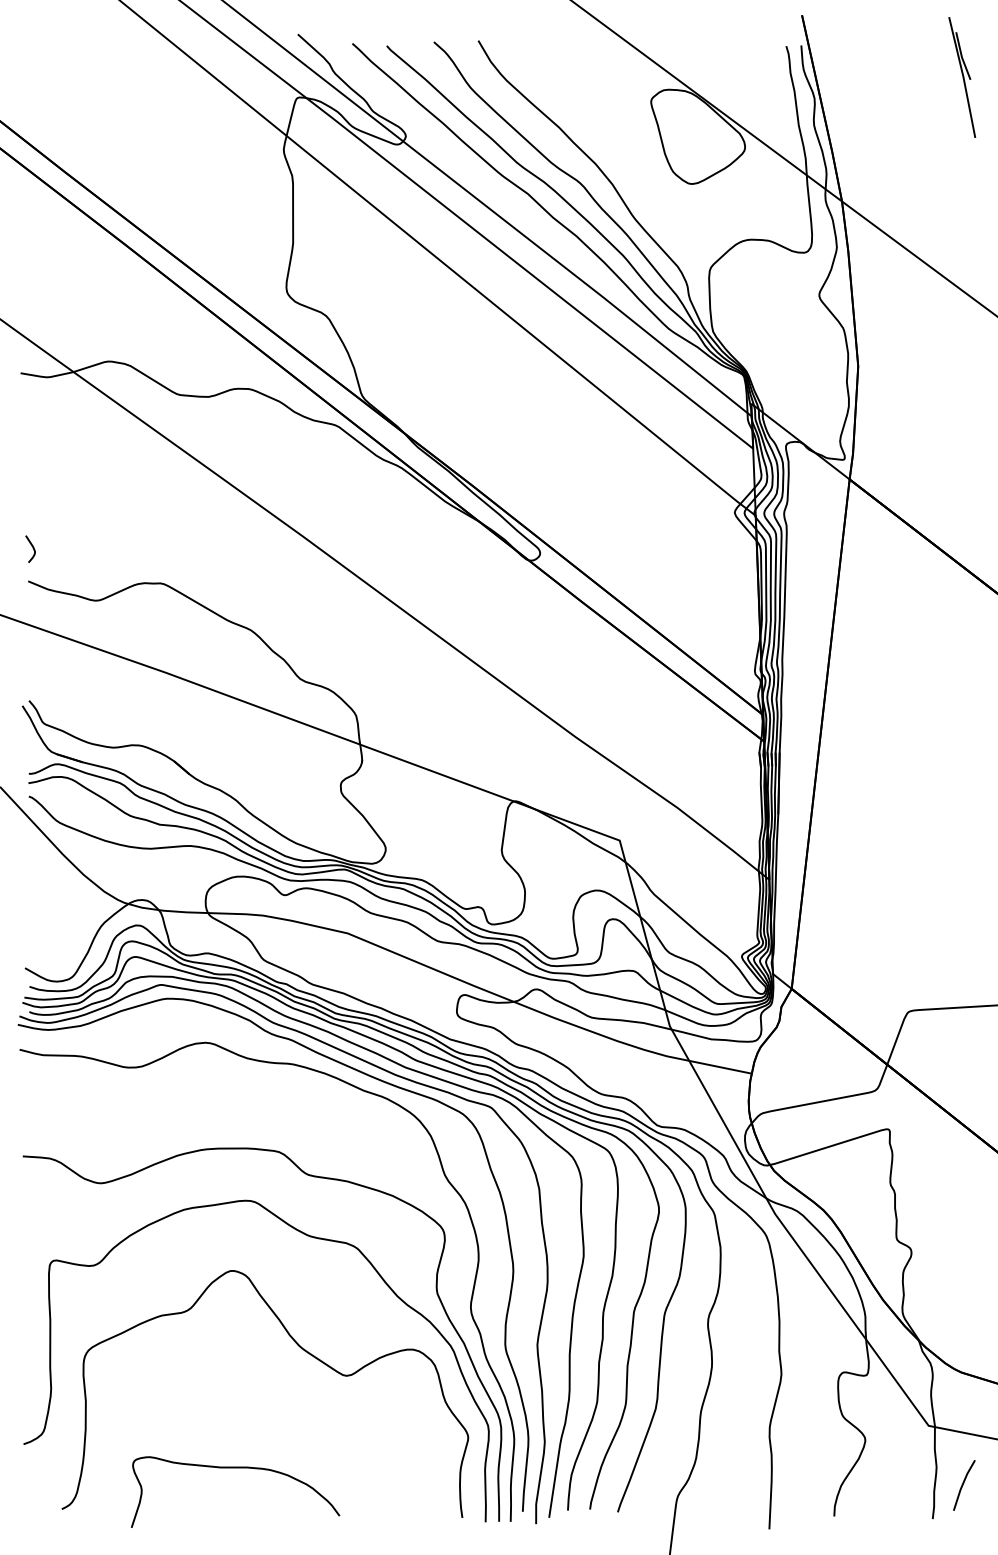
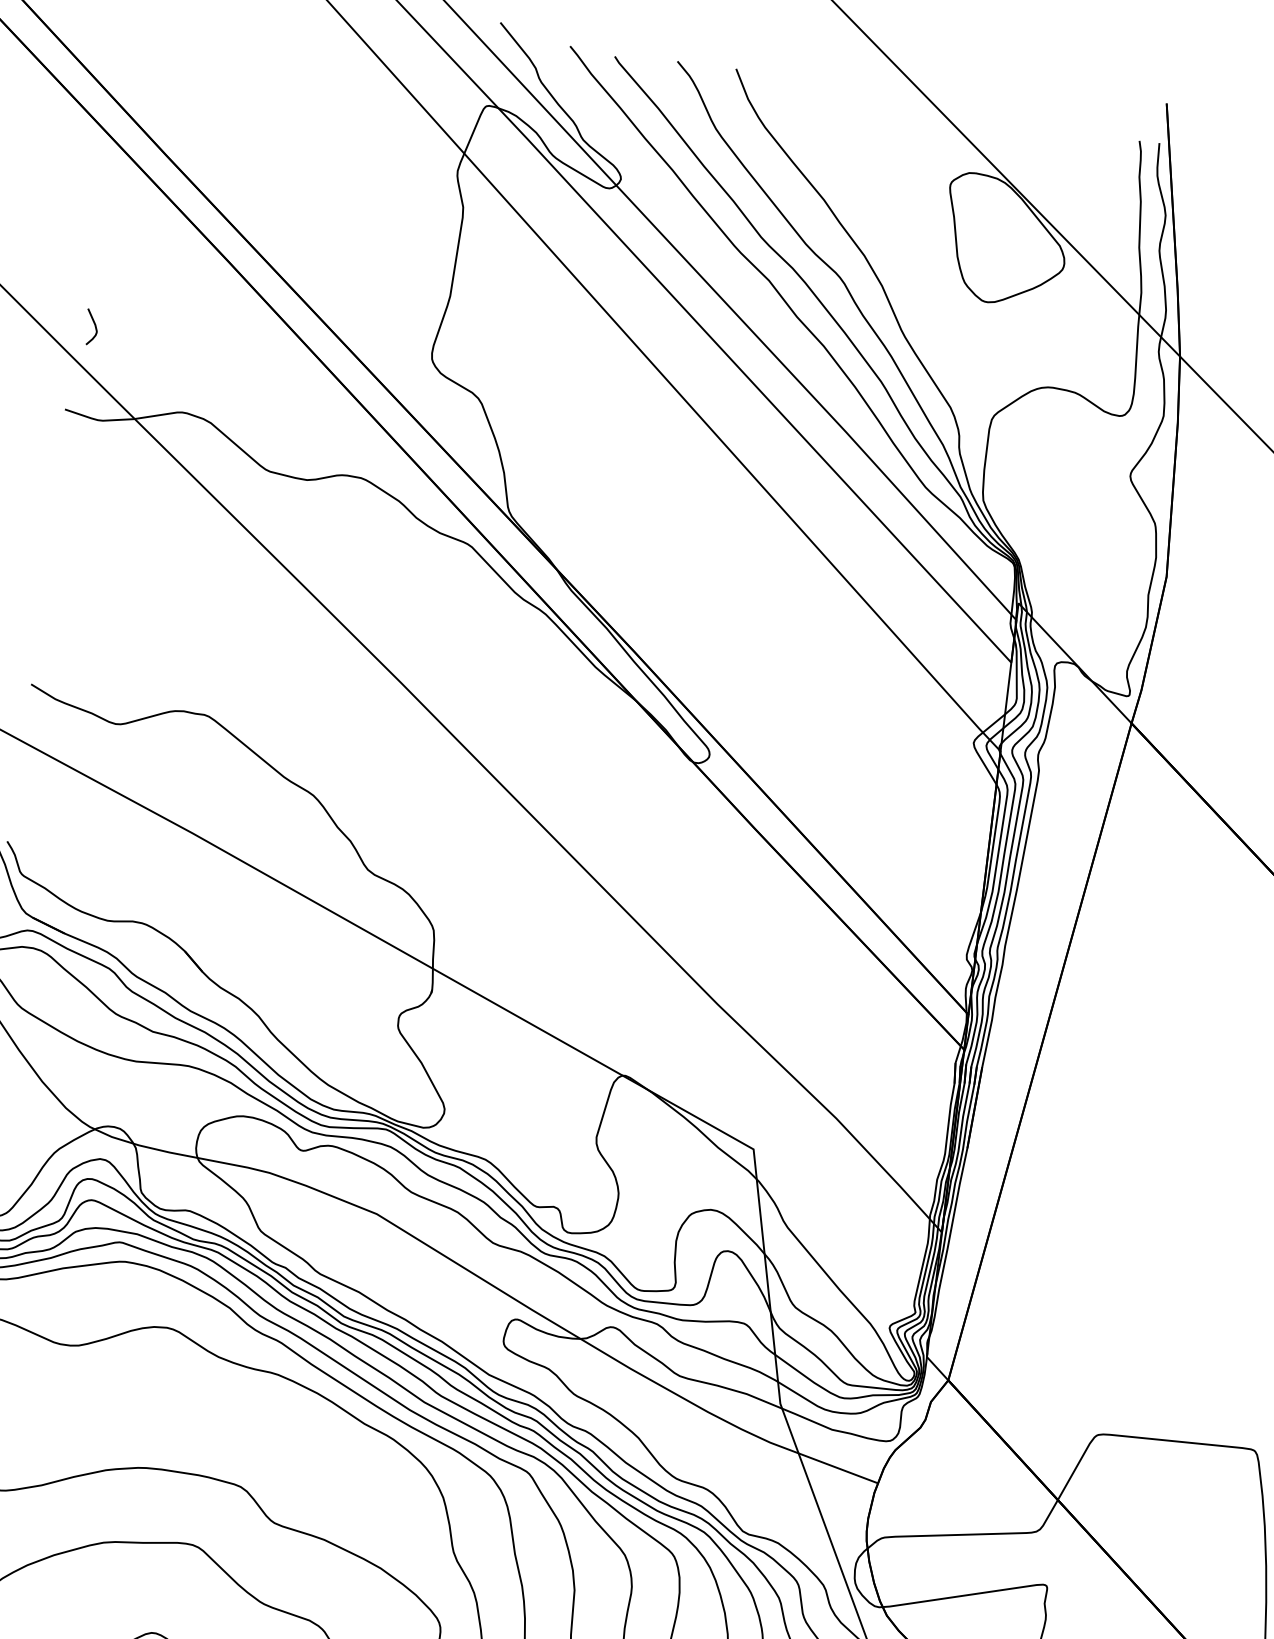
curve: (32, 548) -> (94, 326), moved

